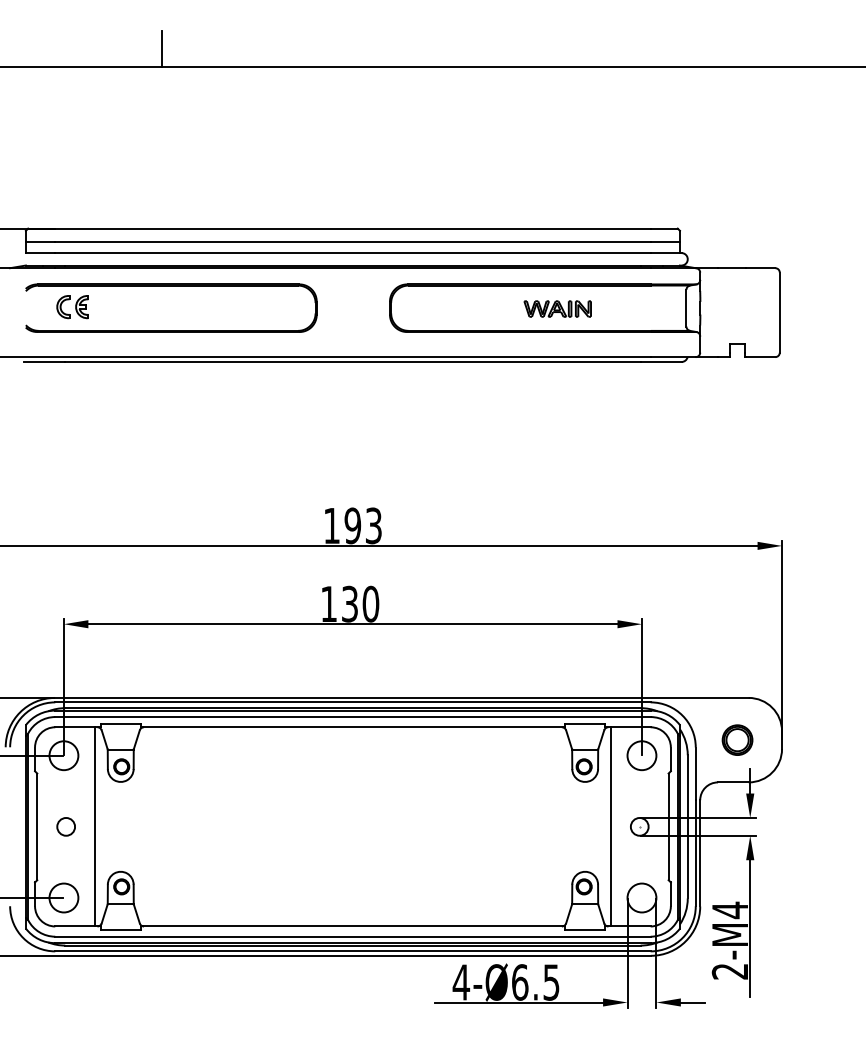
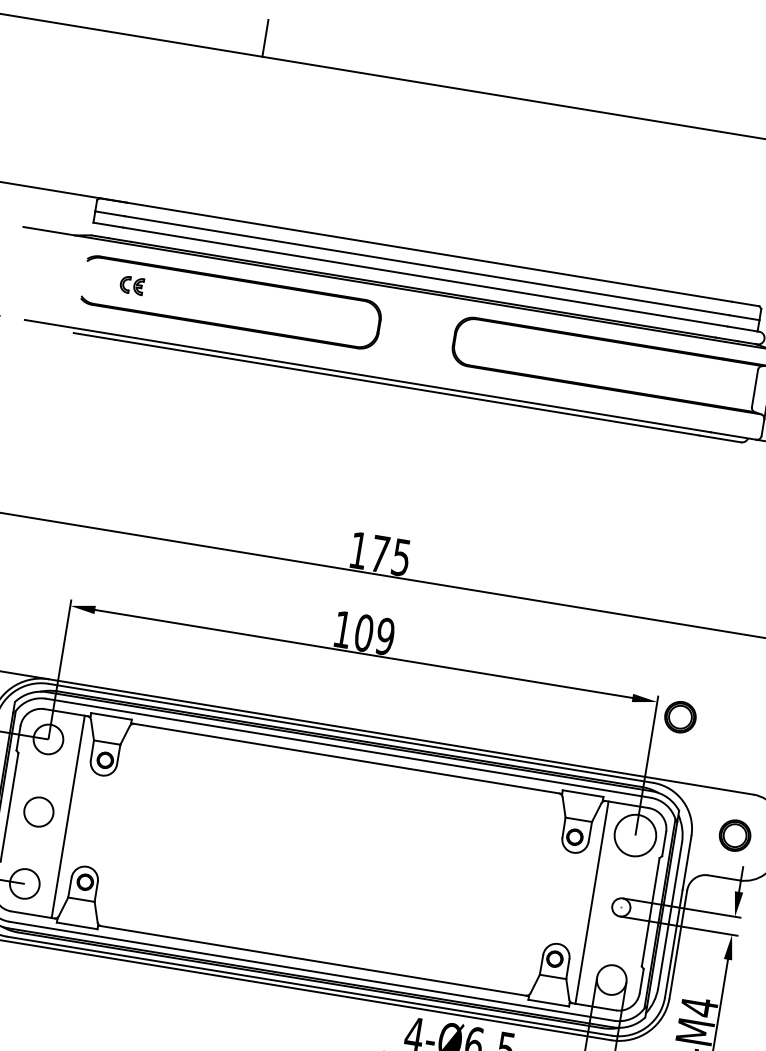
part: (72, 307) -> (131, 285), size x0.7
part: (557, 308) -> (624, 367), removed
text: (362, 525) -> (389, 555), 193 -> 175
text: (360, 603) -> (374, 634), 130 -> 109
part: (666, 634) -> (680, 716), added
circle: (641, 755) -> (635, 835), size x1.4
circle: (66, 826) -> (39, 811), size x1.6

